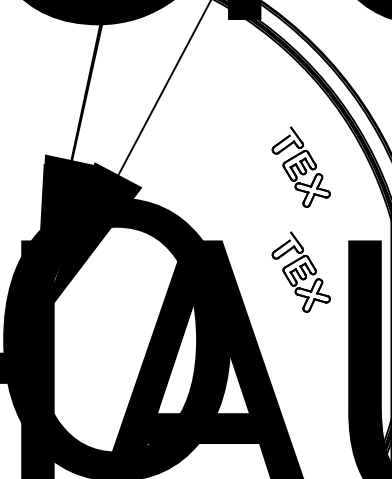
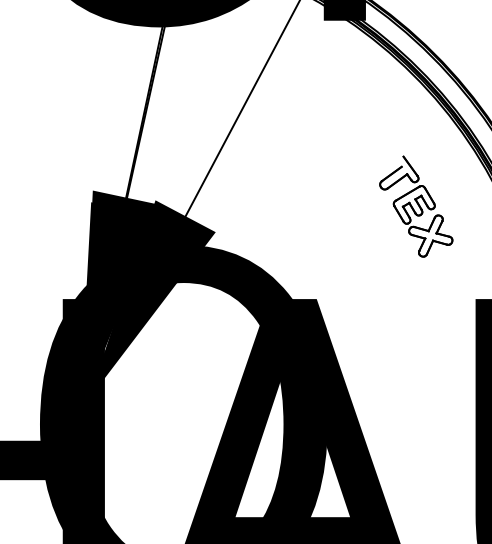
part: (300, 271) -> (415, 338), removed

